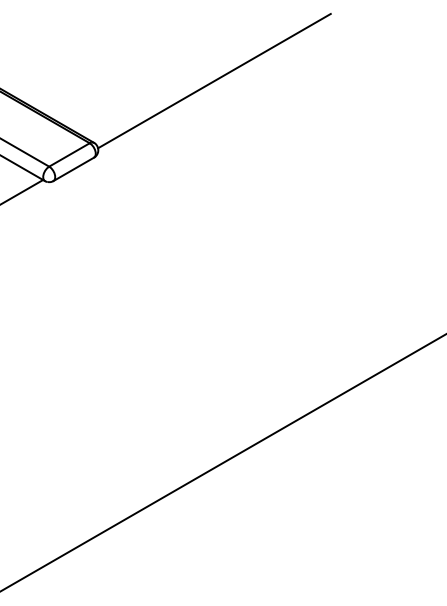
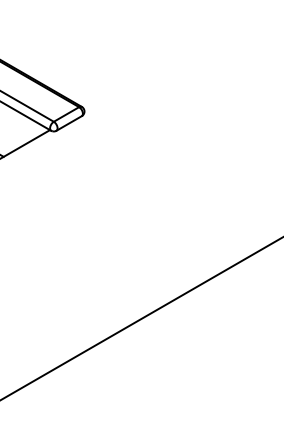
line: (213, 81) -> (156, 68), removed

